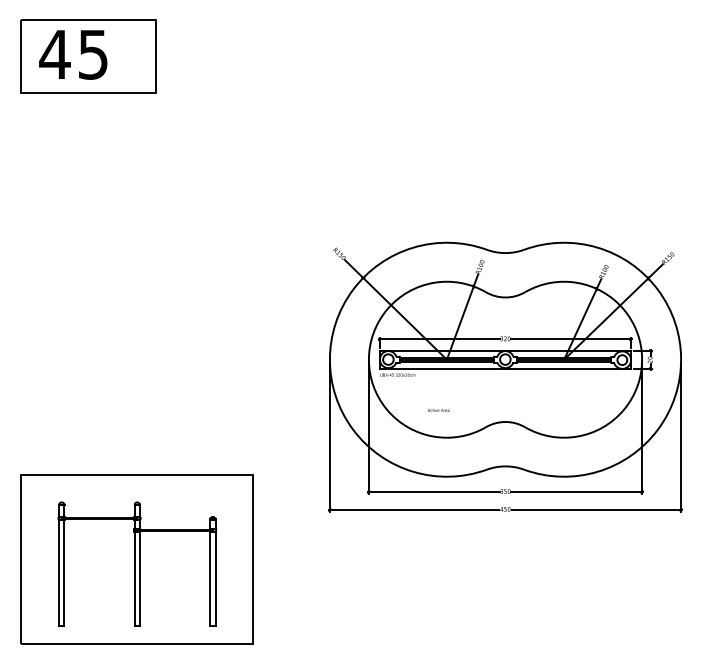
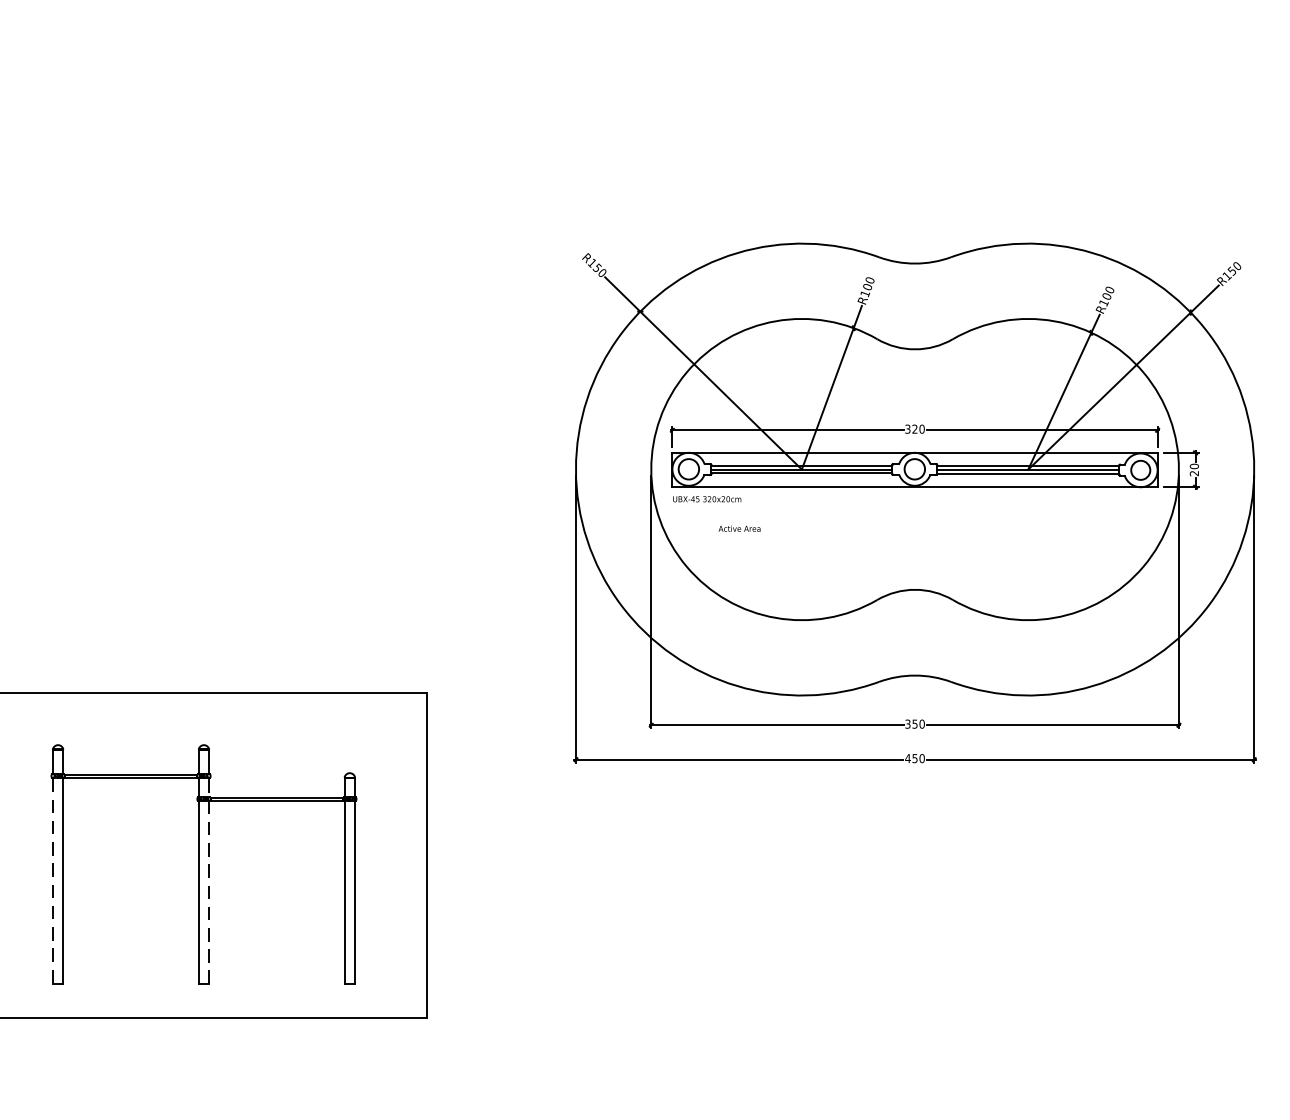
text: (438, 410) -> (739, 528), moved
line: (139, 572) -> (208, 880), solid -> dashed
line: (59, 573) -> (53, 882), solid -> dashed

